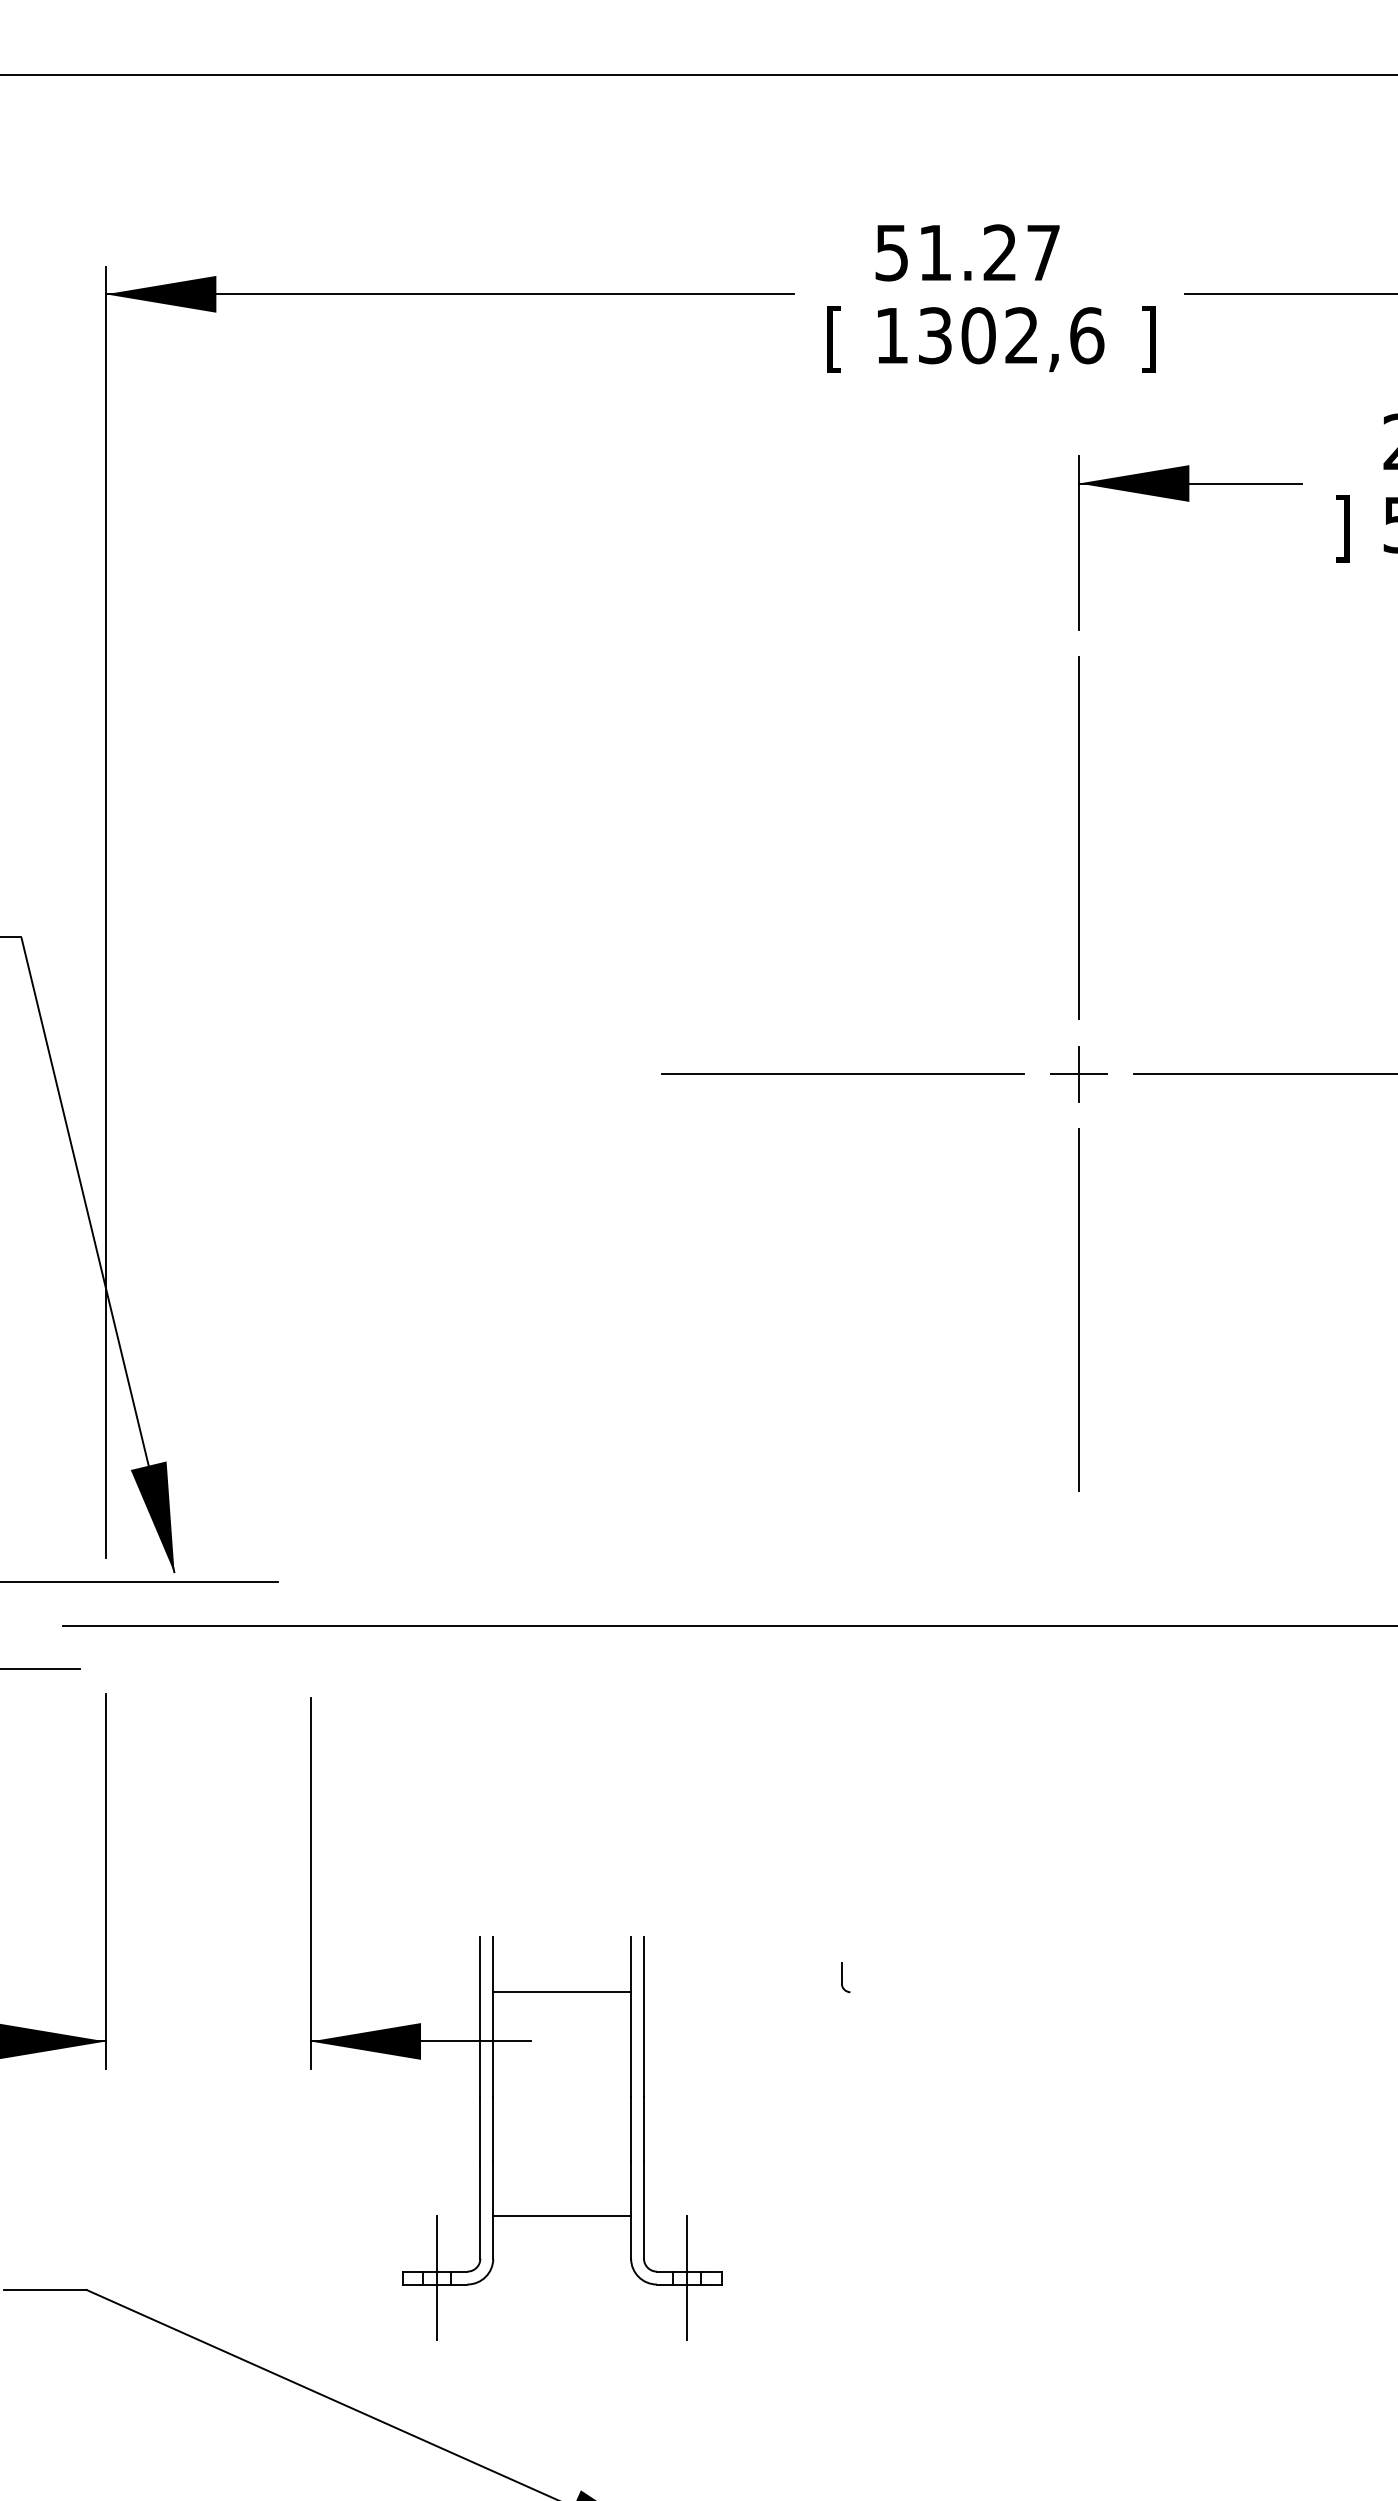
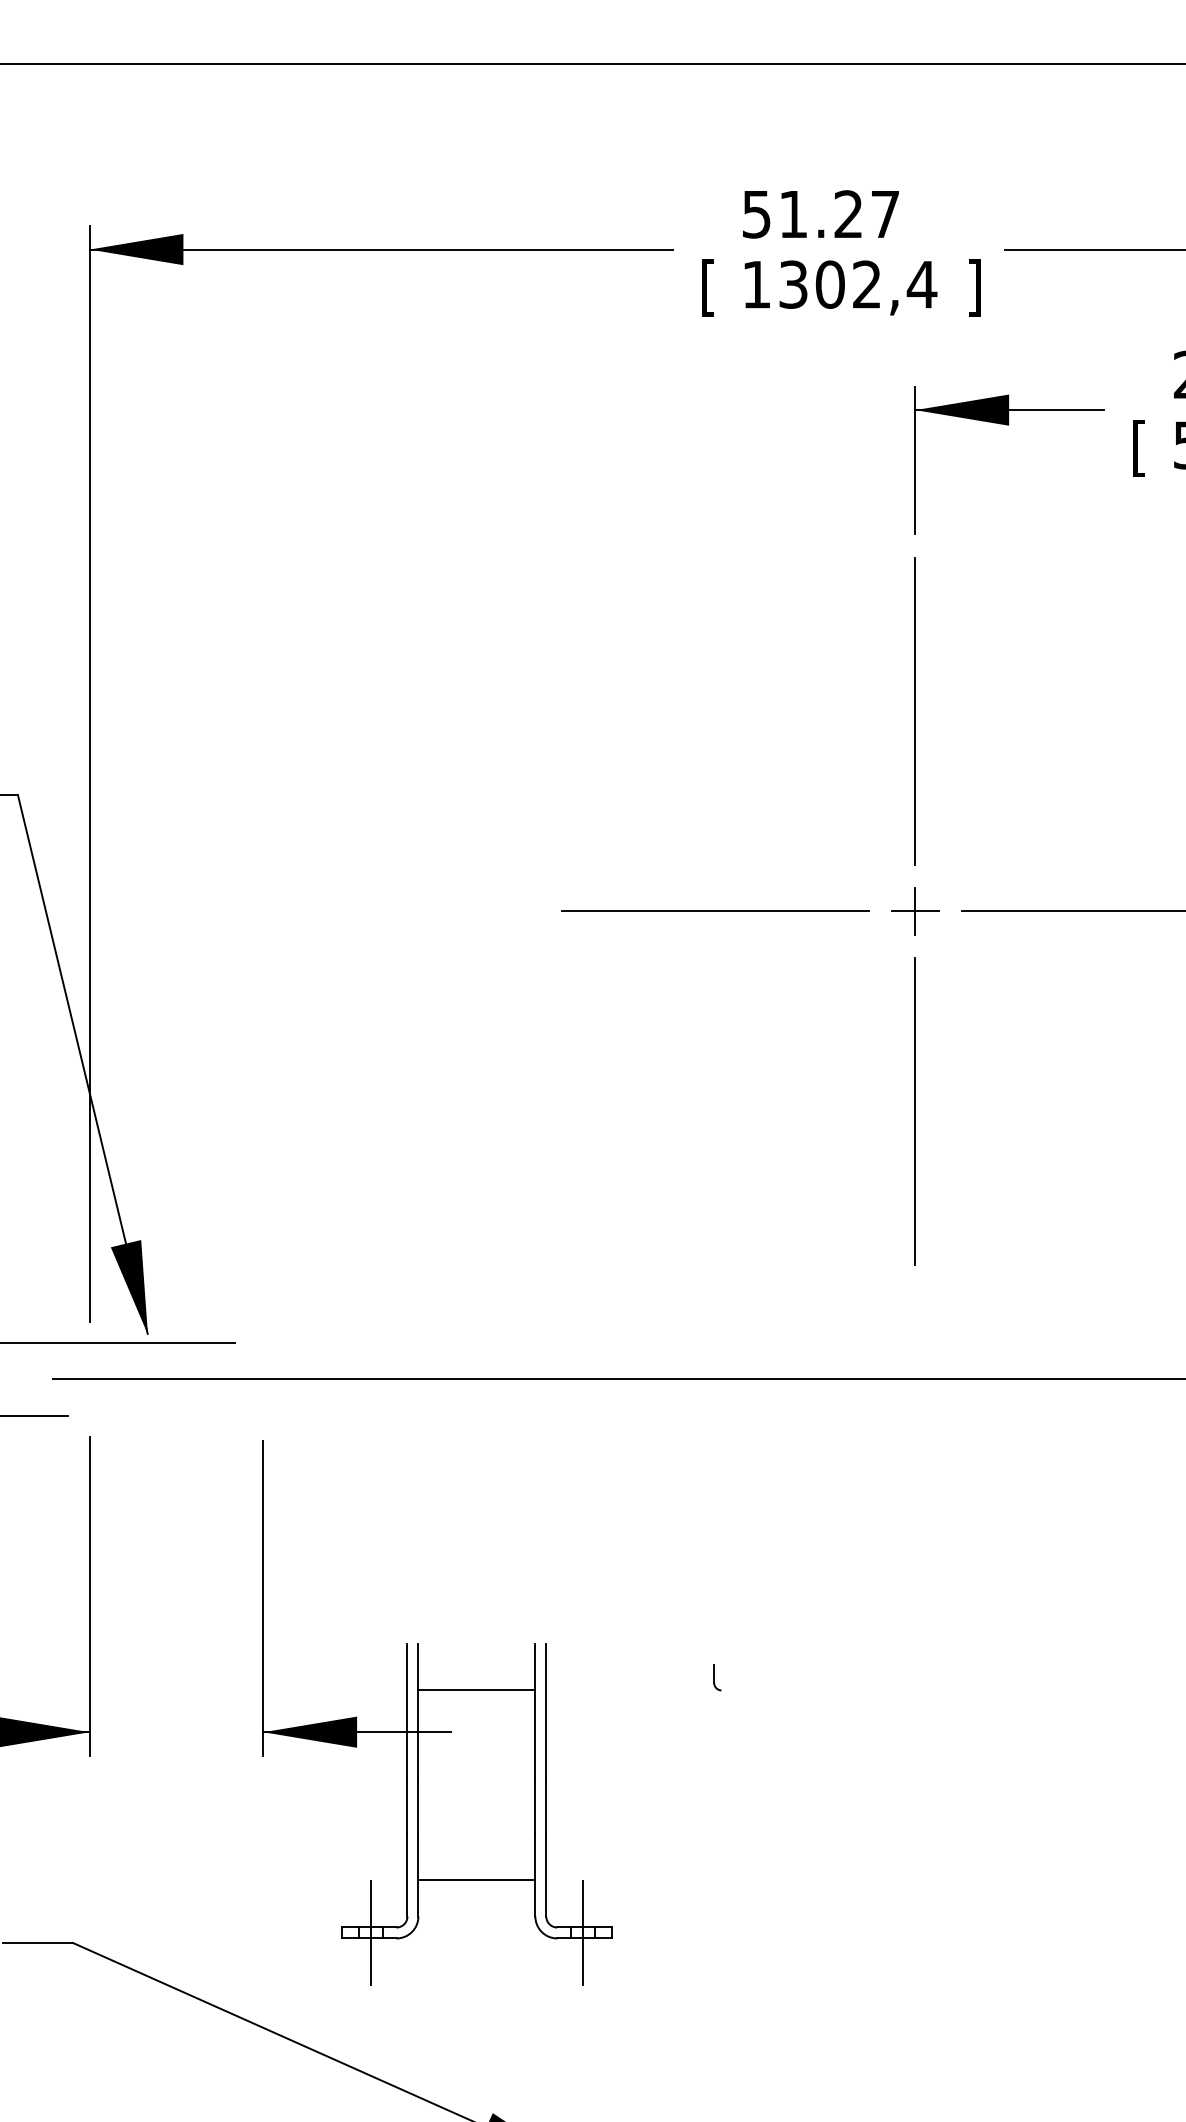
text: (1086, 335) -> (921, 284), 1302,6 -> 1302,4
text: (1341, 528) -> (1138, 448), ] -> [

